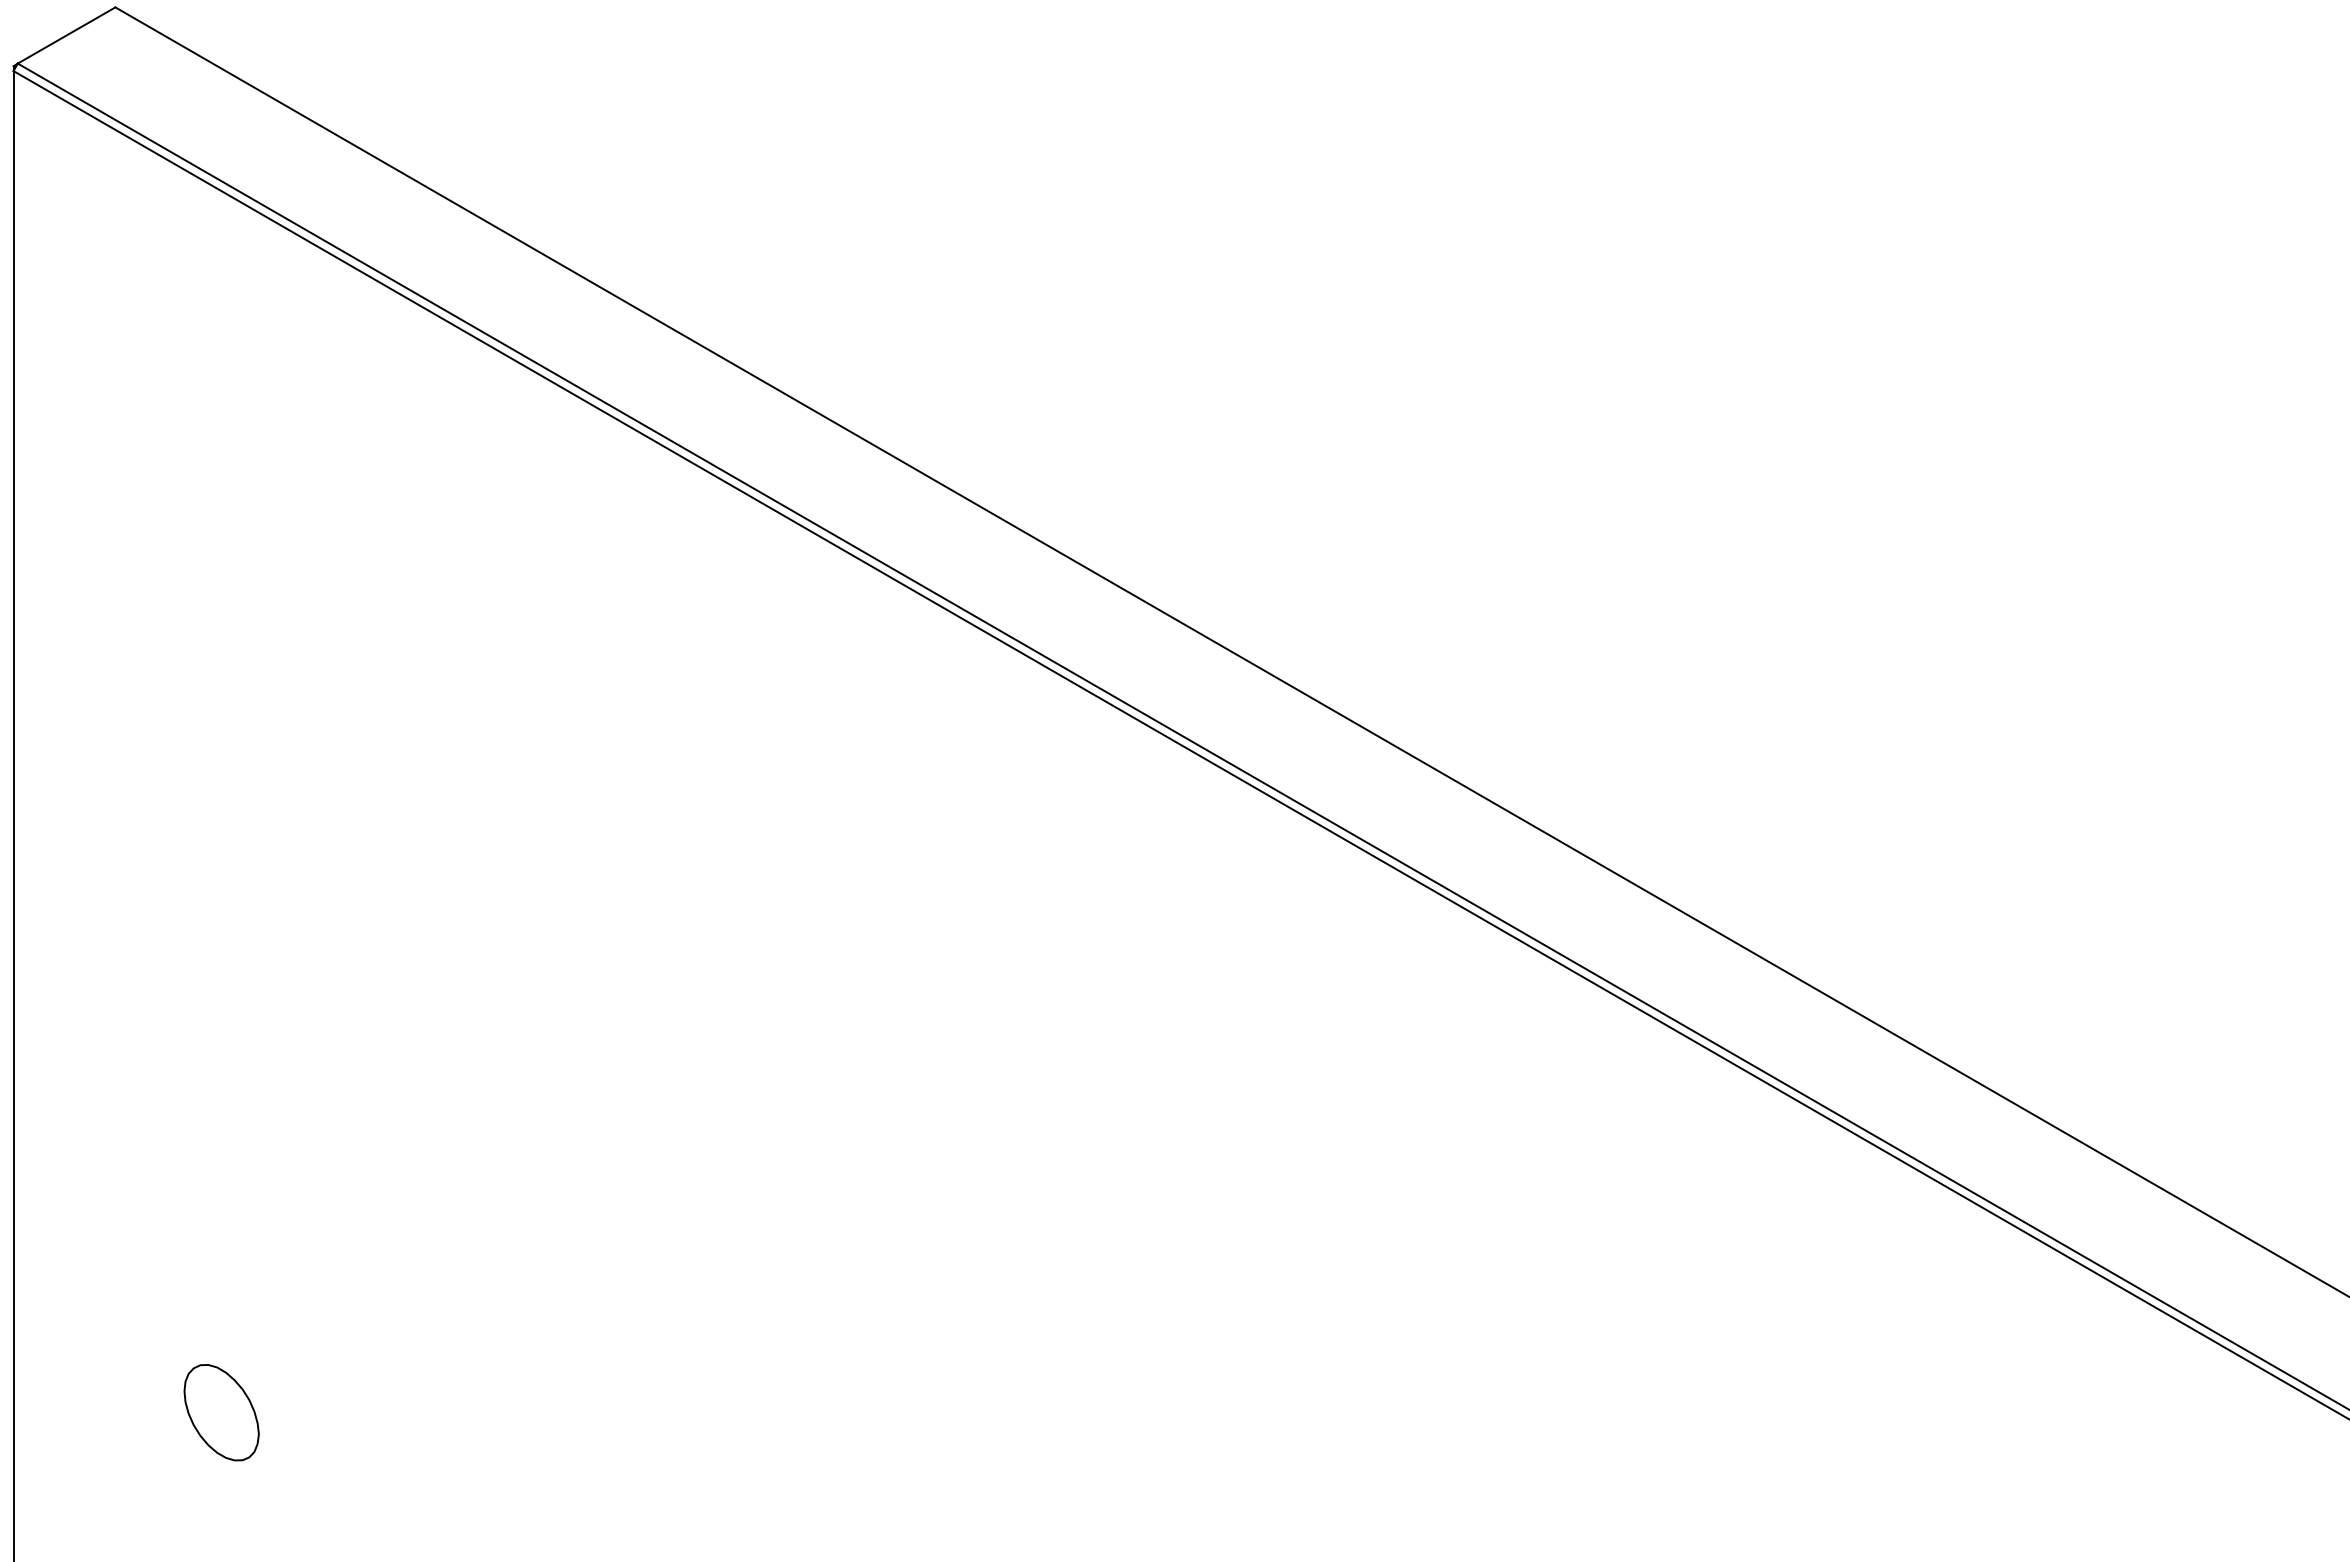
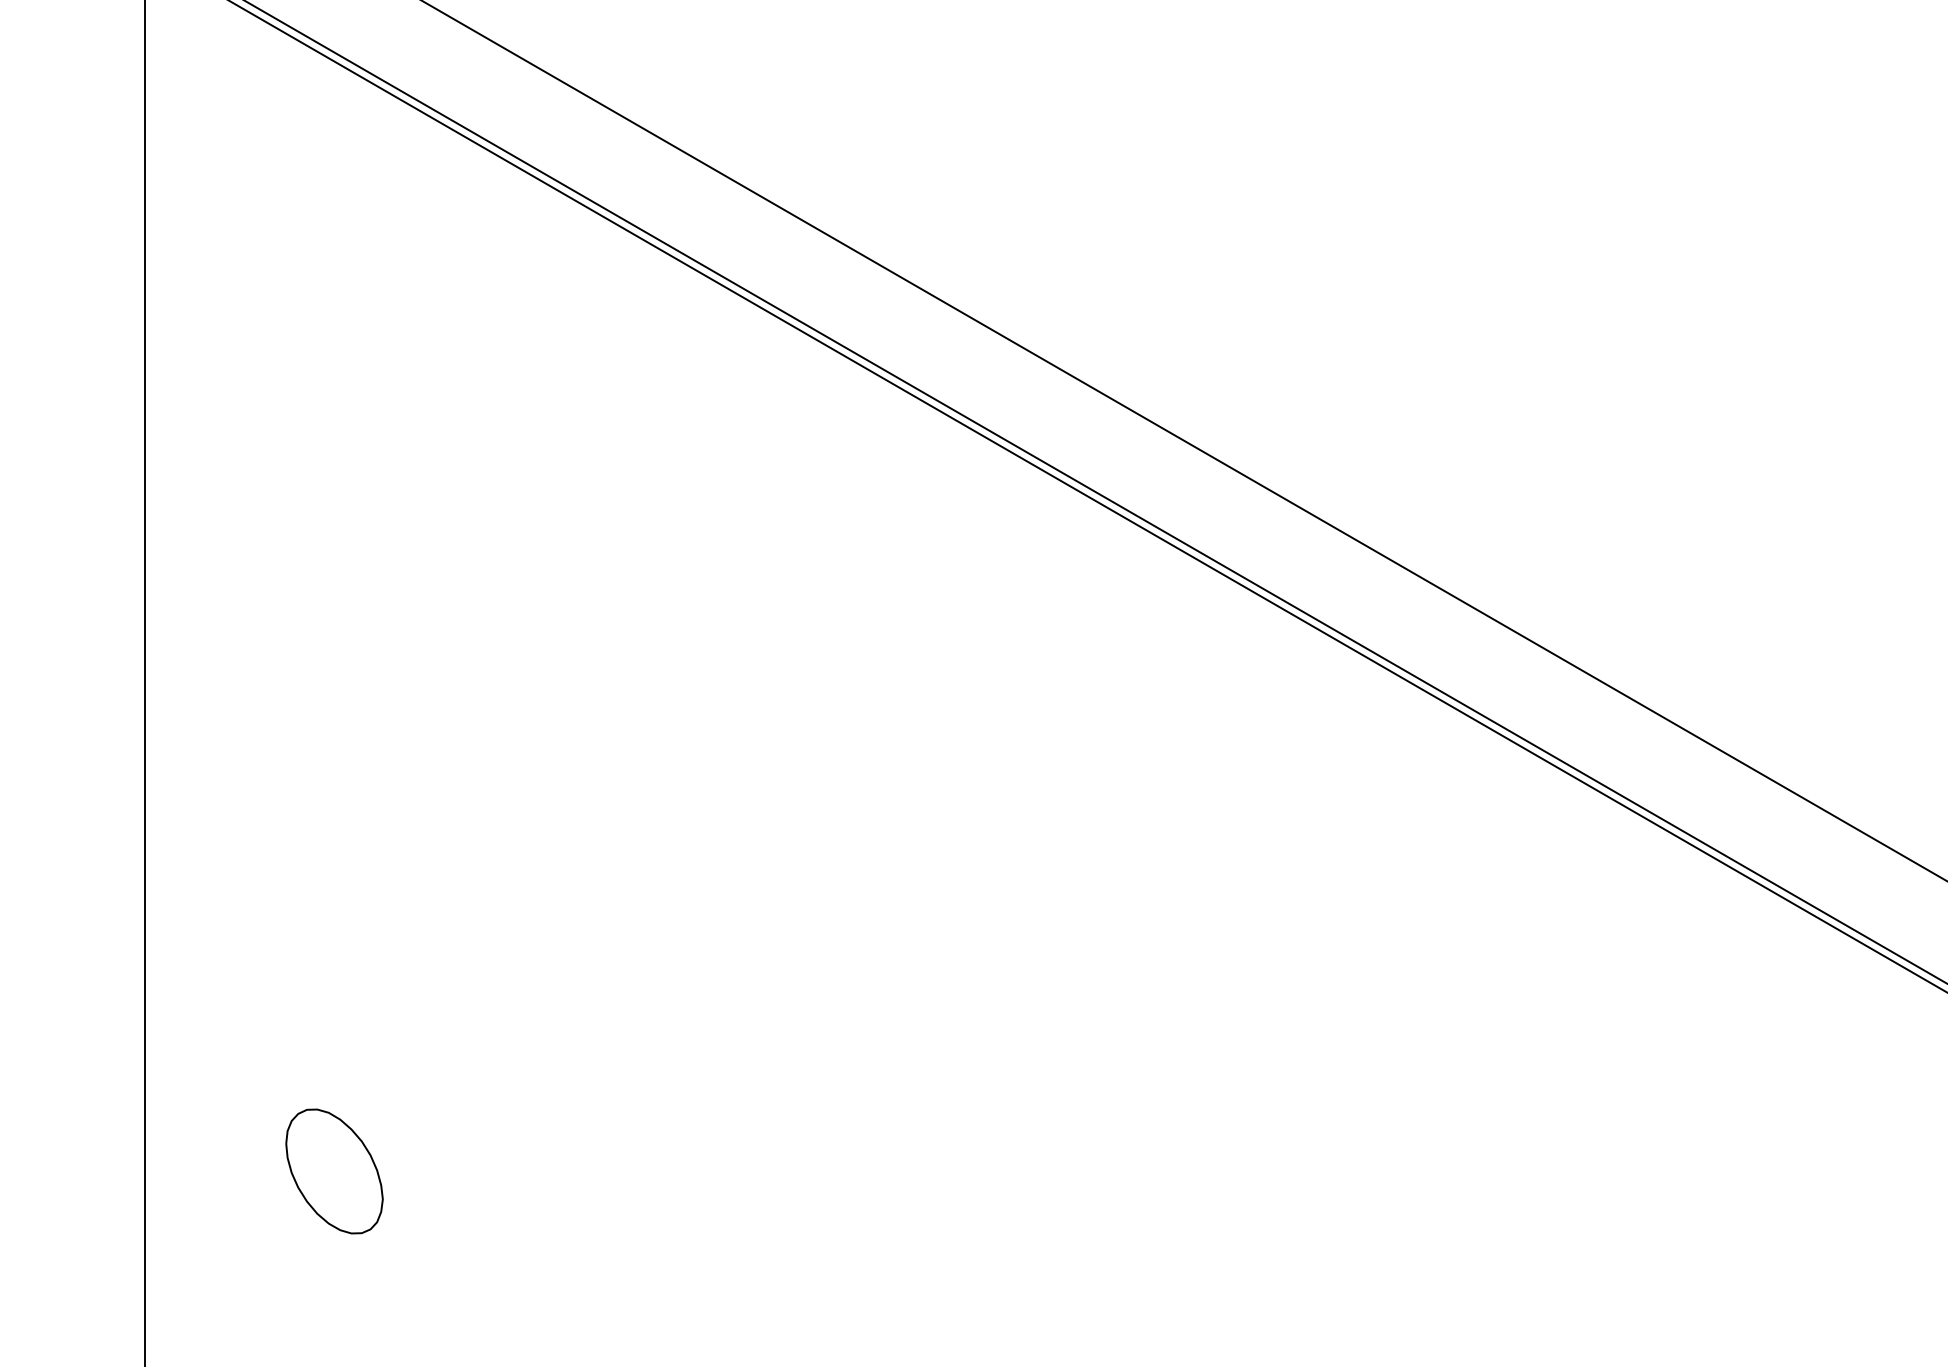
part: (221, 1412) -> (334, 1171), size x1.43

